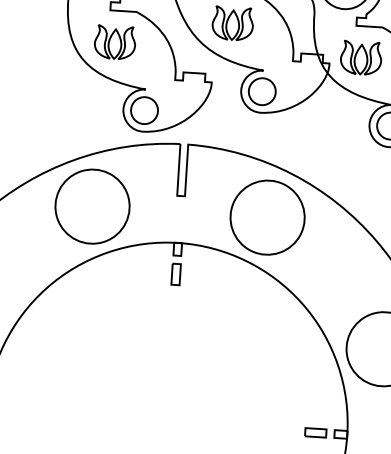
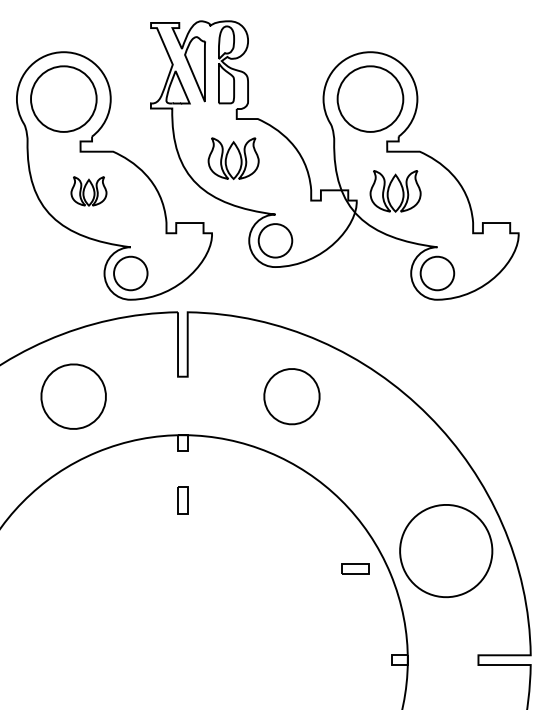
part: (114, 42) -> (88, 191), size x0.7
part: (92, 206) -> (73, 396), size x0.7
part: (267, 217) -> (291, 396), size x0.6
part: (175, 274) -> (182, 500), moved
part: (315, 432) -> (355, 568), moved

